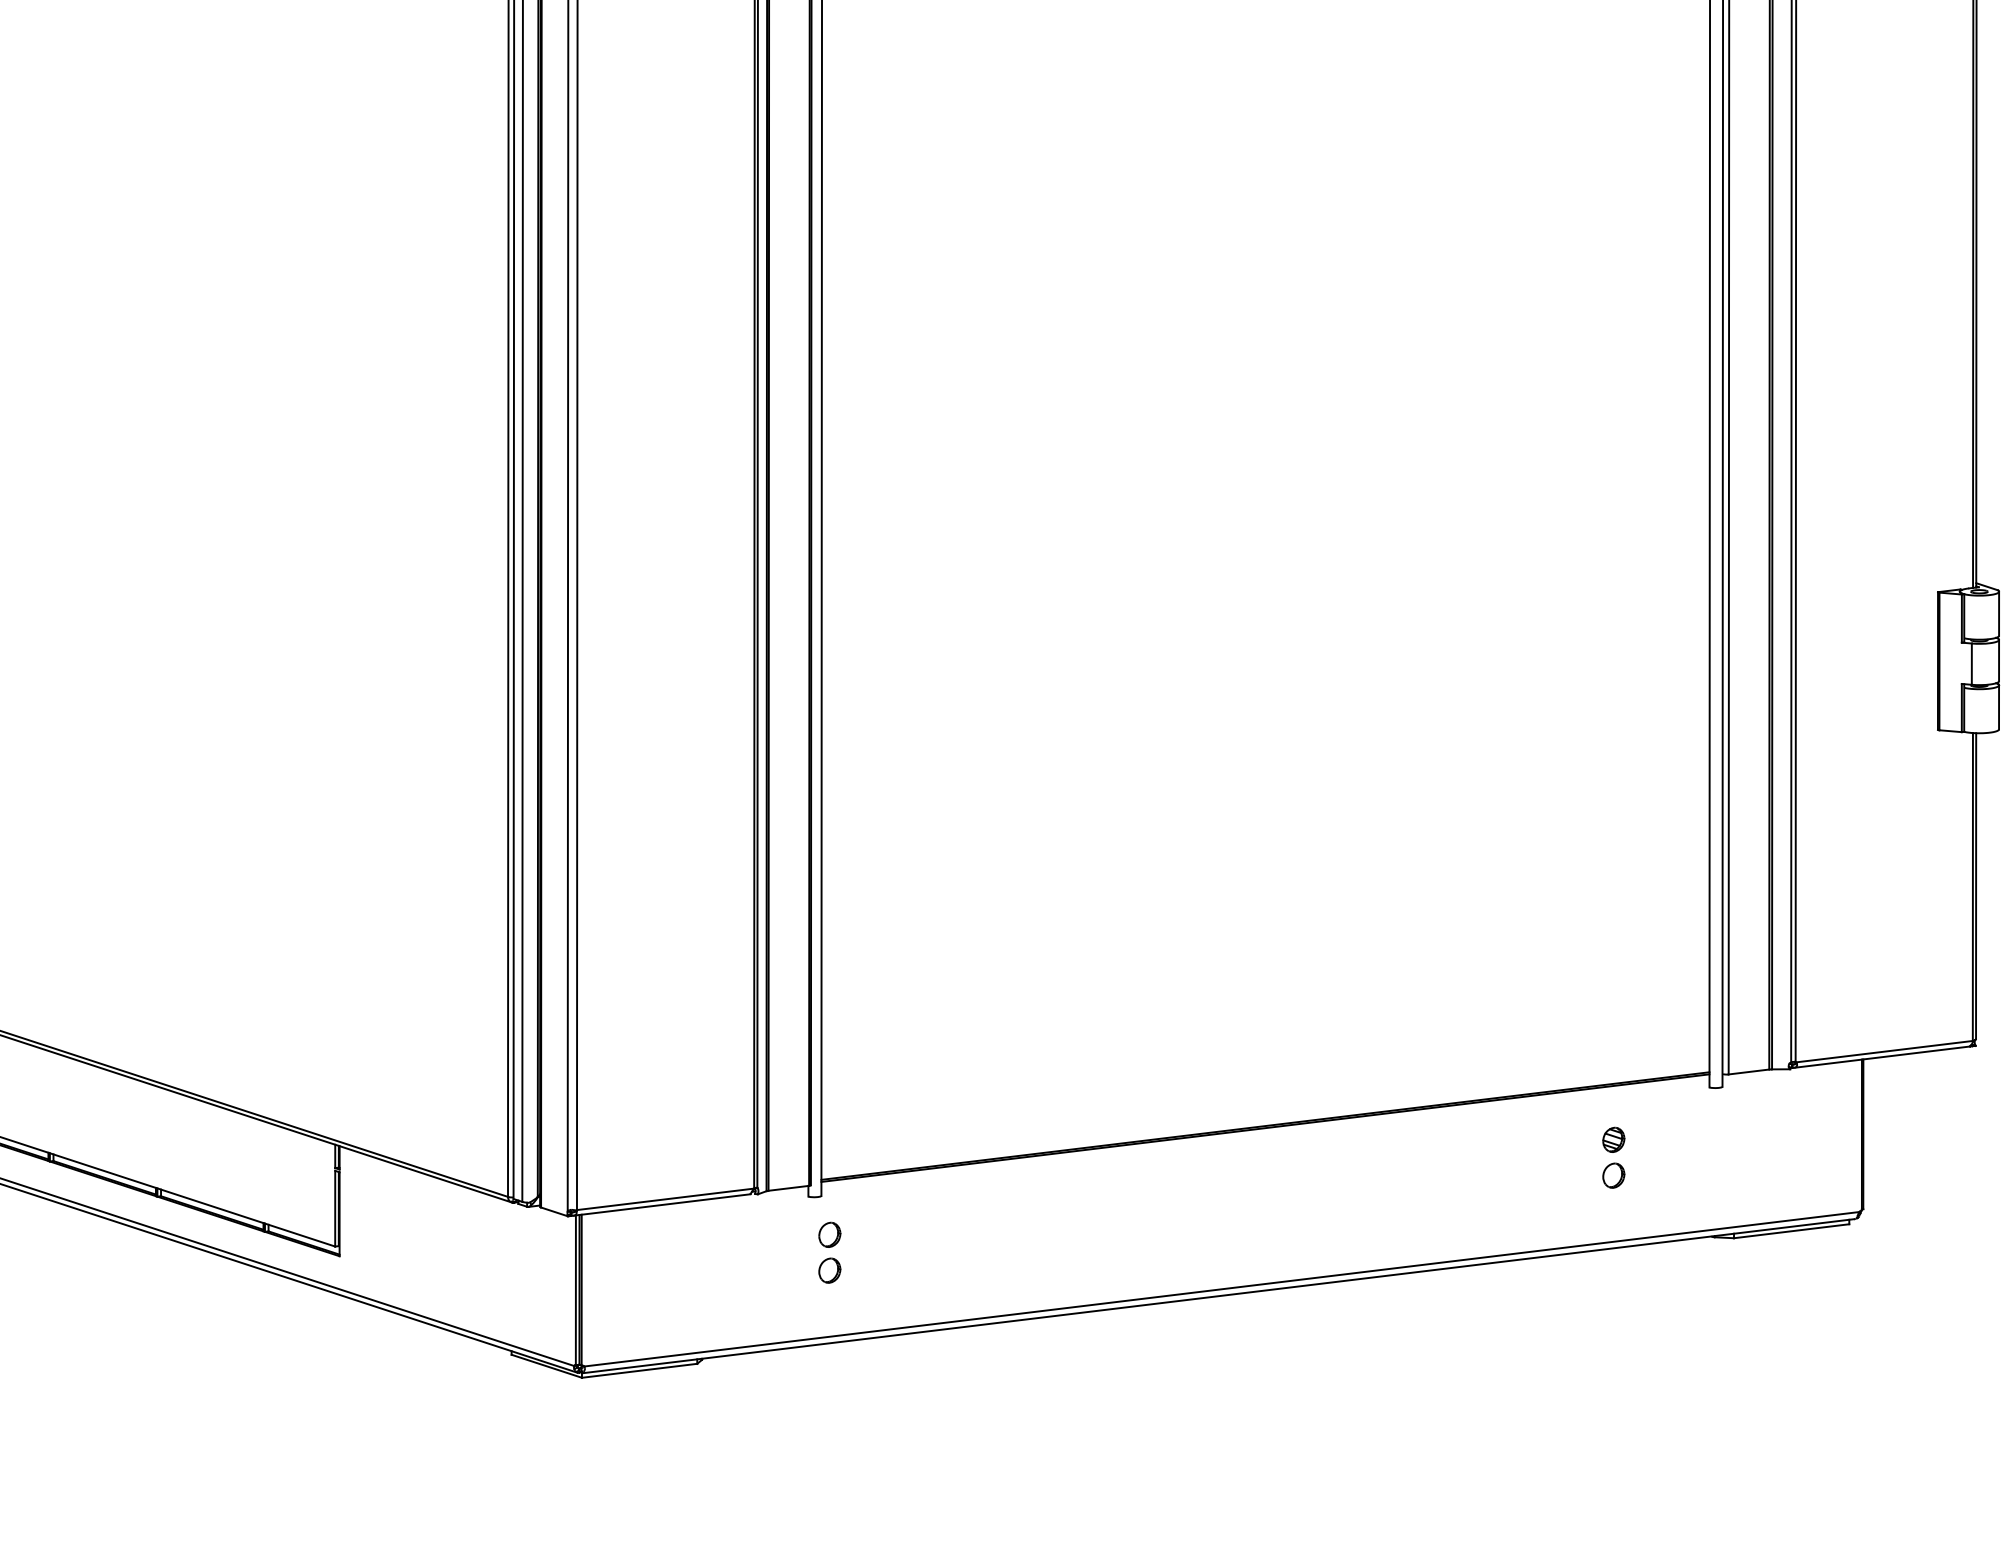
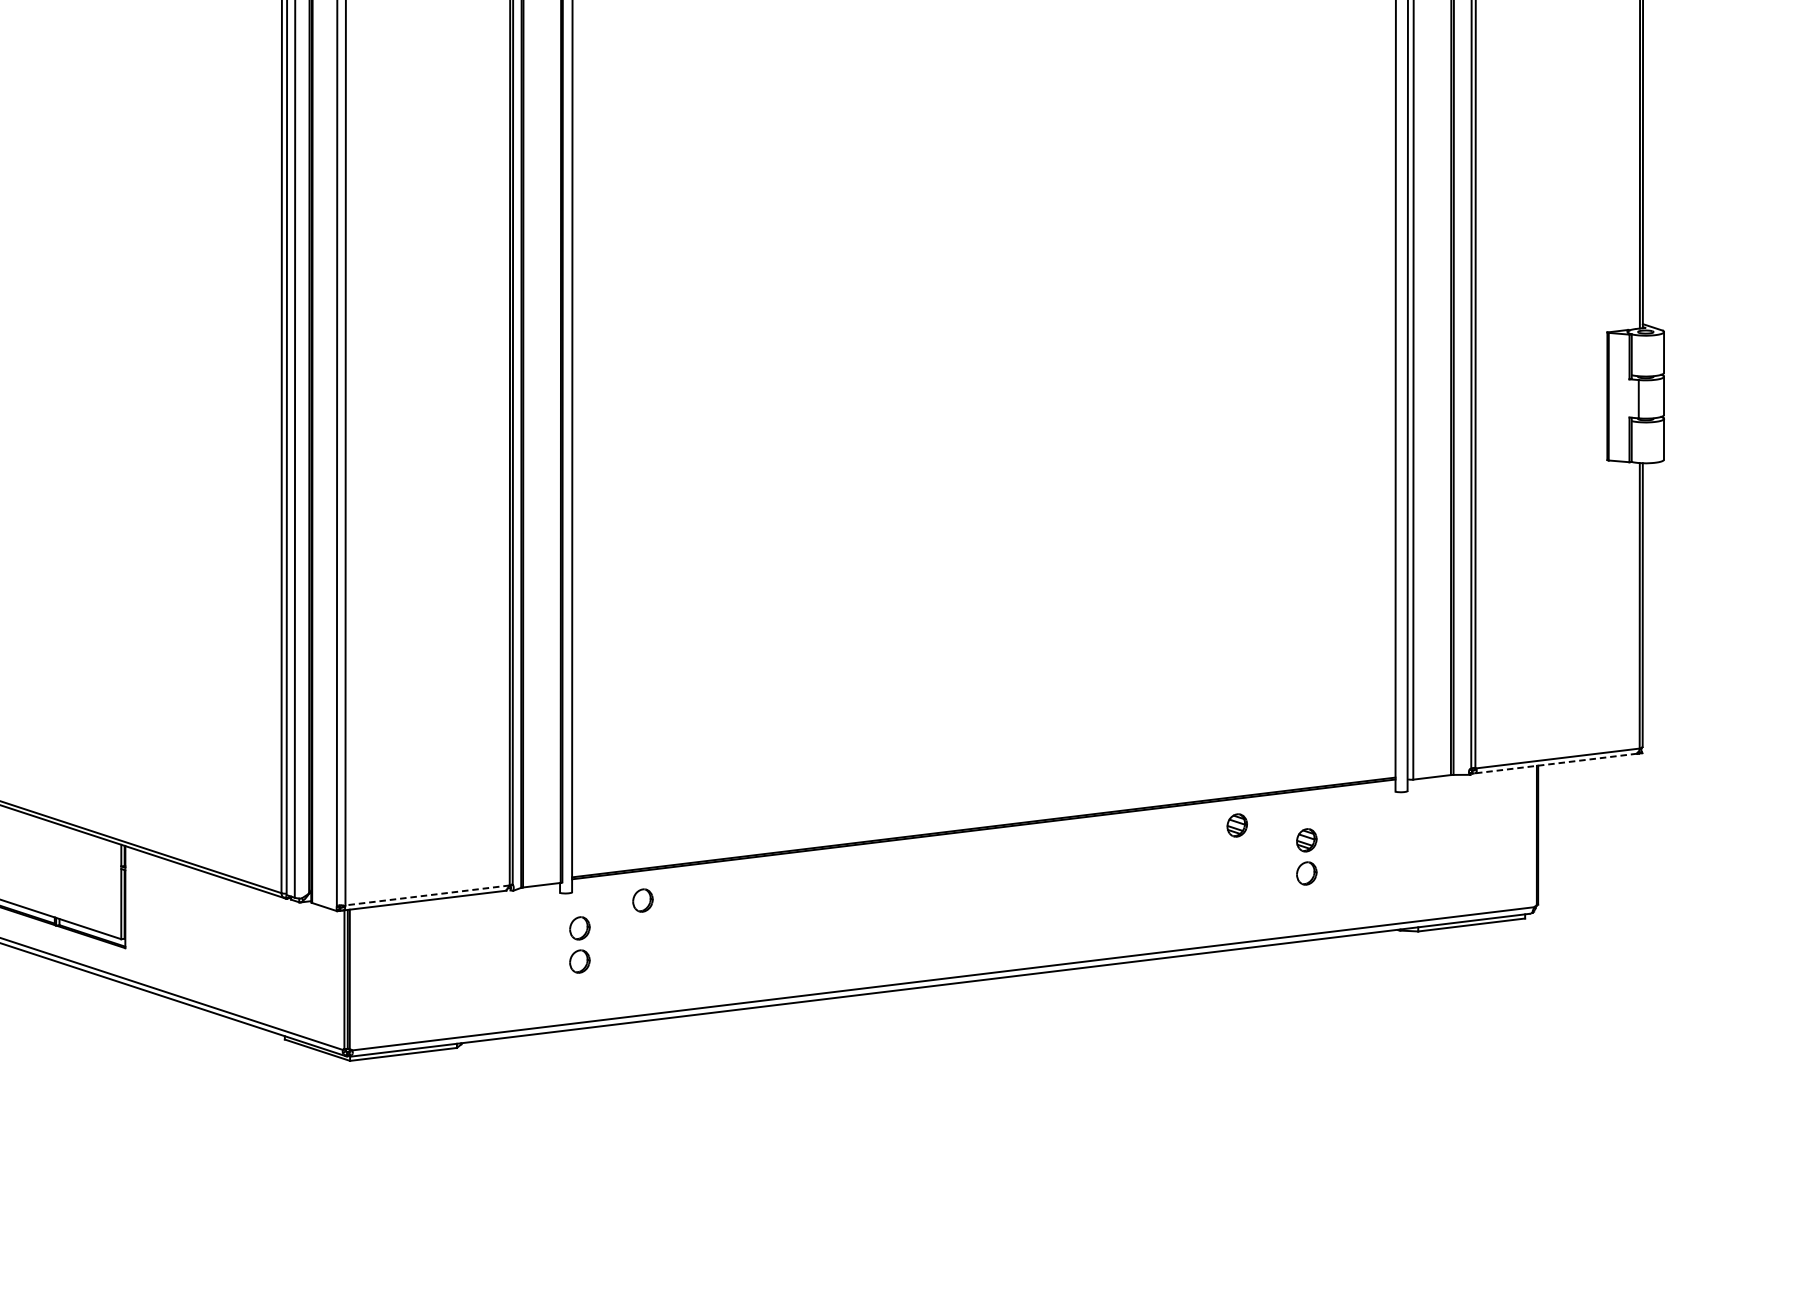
line: (1882, 1057) -> (1555, 763), solid -> dashed
part: (1538, 1123) -> (1236, 825), added
line: (665, 1199) -> (427, 895), solid -> dashed
part: (897, 1204) -> (642, 900), added

